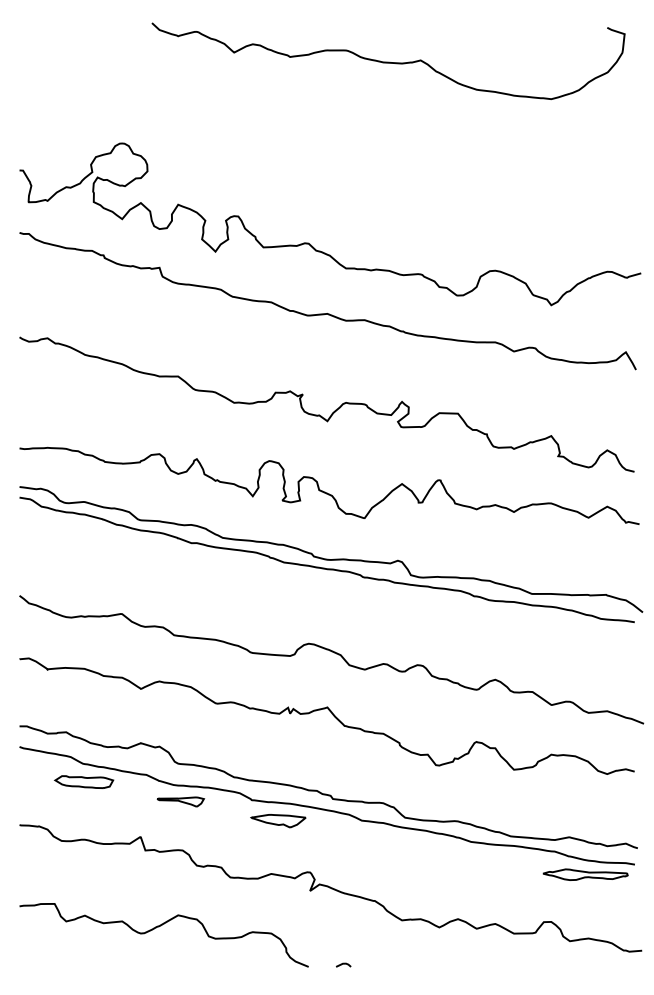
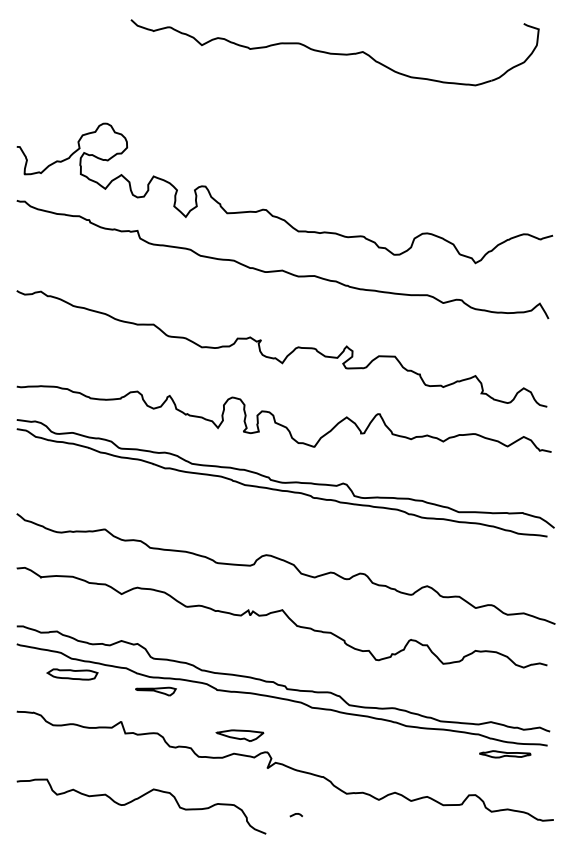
part: (278, 821) -> (240, 736), moved
part: (585, 874) -> (504, 754), size x0.7
line: (343, 964) -> (296, 814), moved

